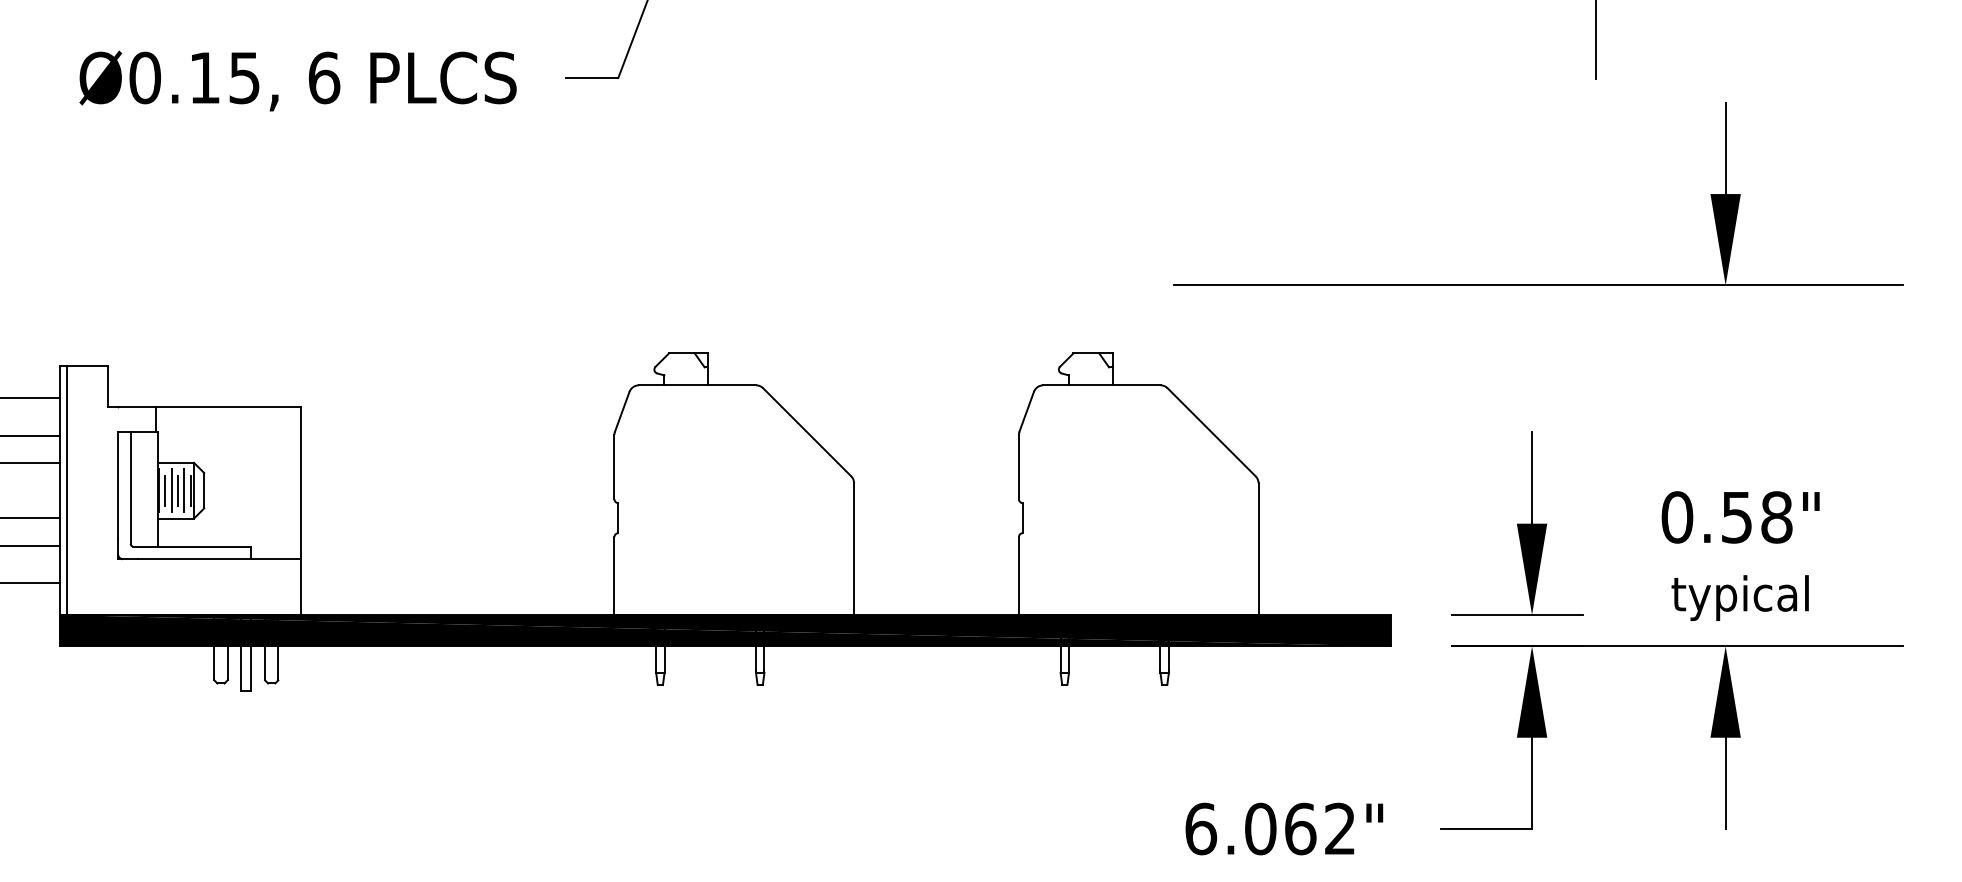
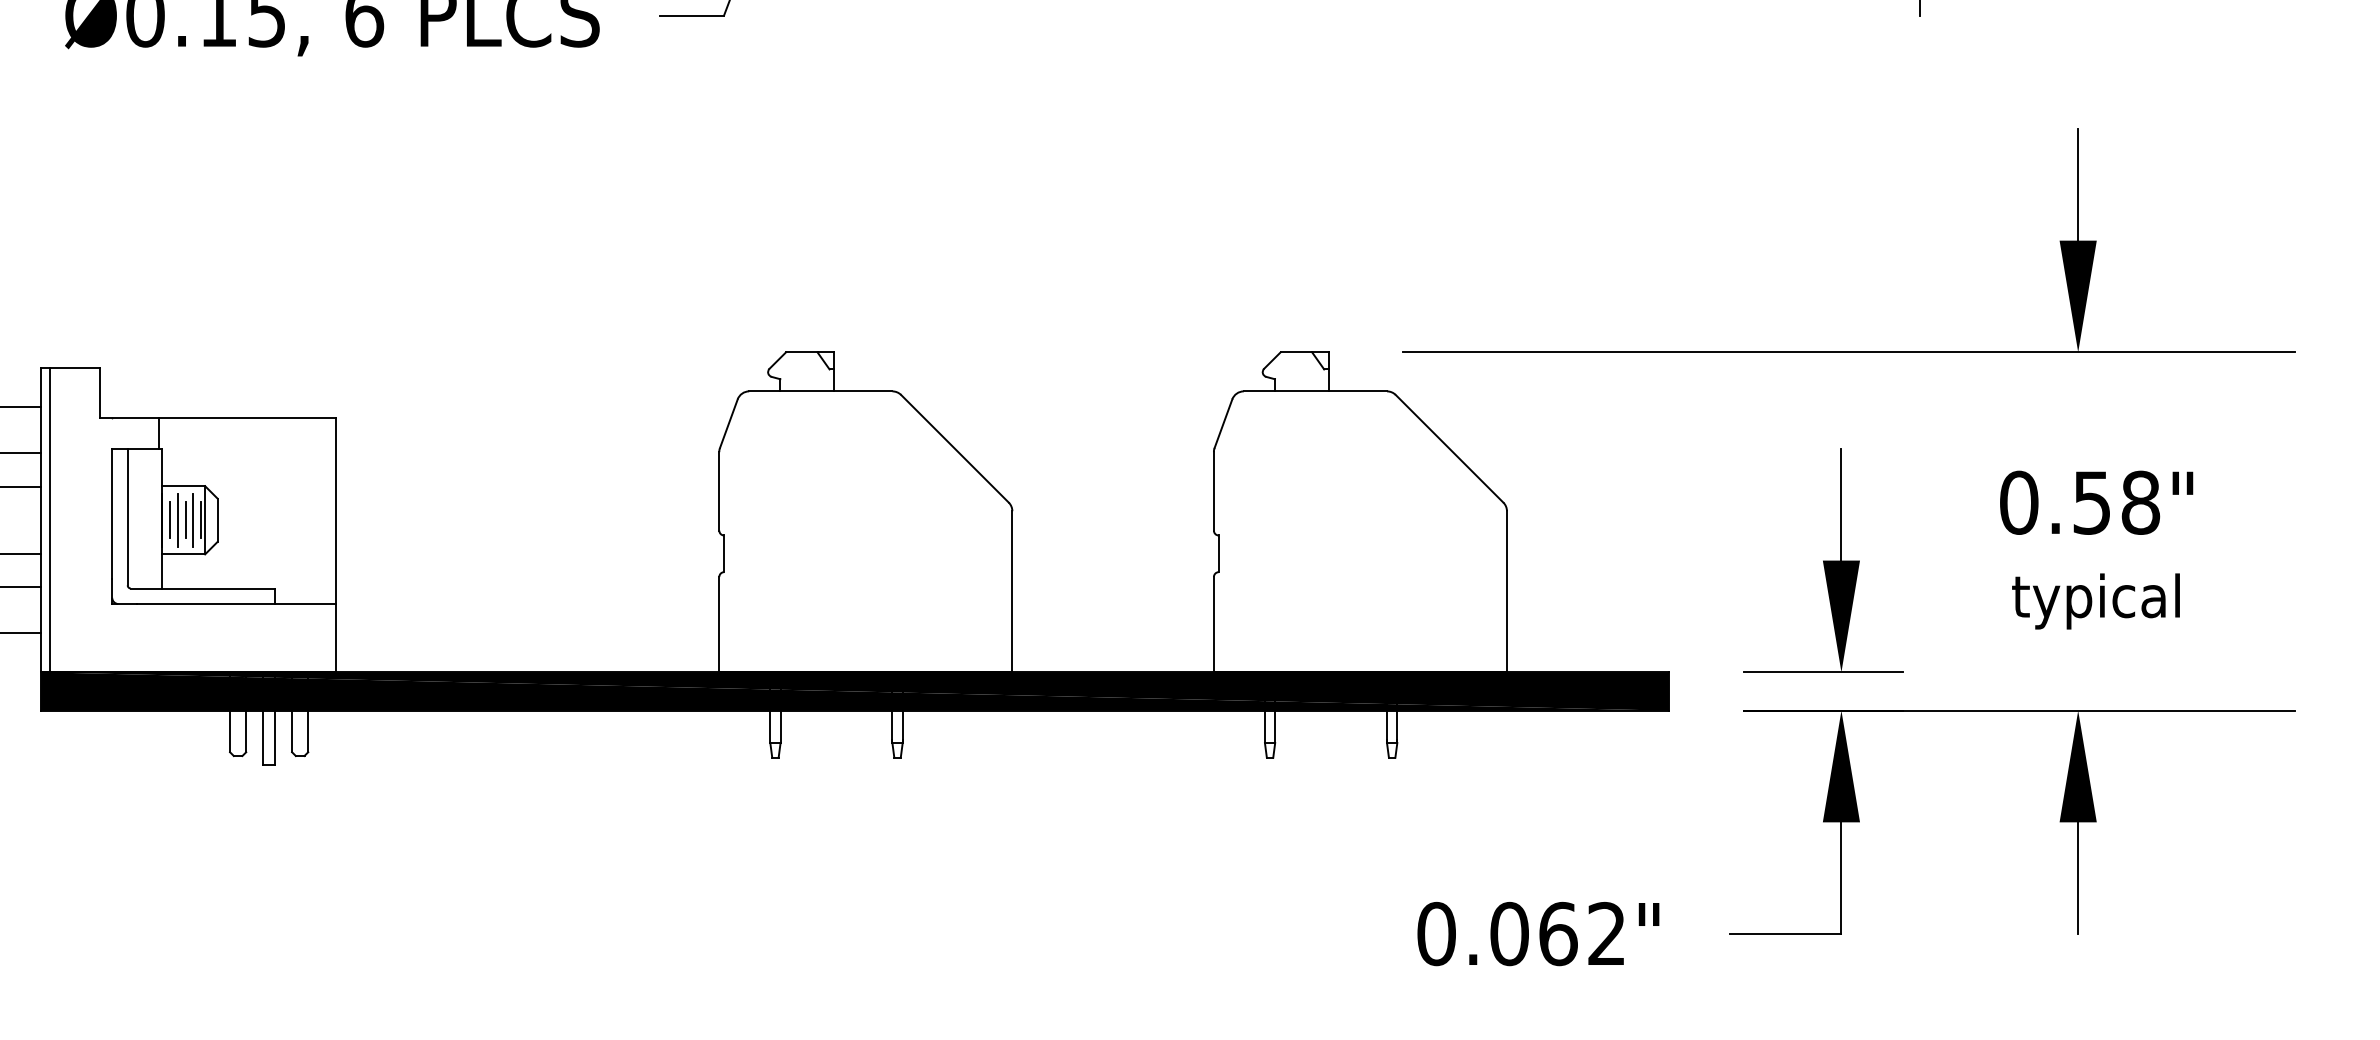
part: (1538, 284) -> (1849, 351), moved
text: (1740, 555) -> (2096, 549), moved
text: (1201, 828) -> (1437, 933), 6.062" -> 0.062"

